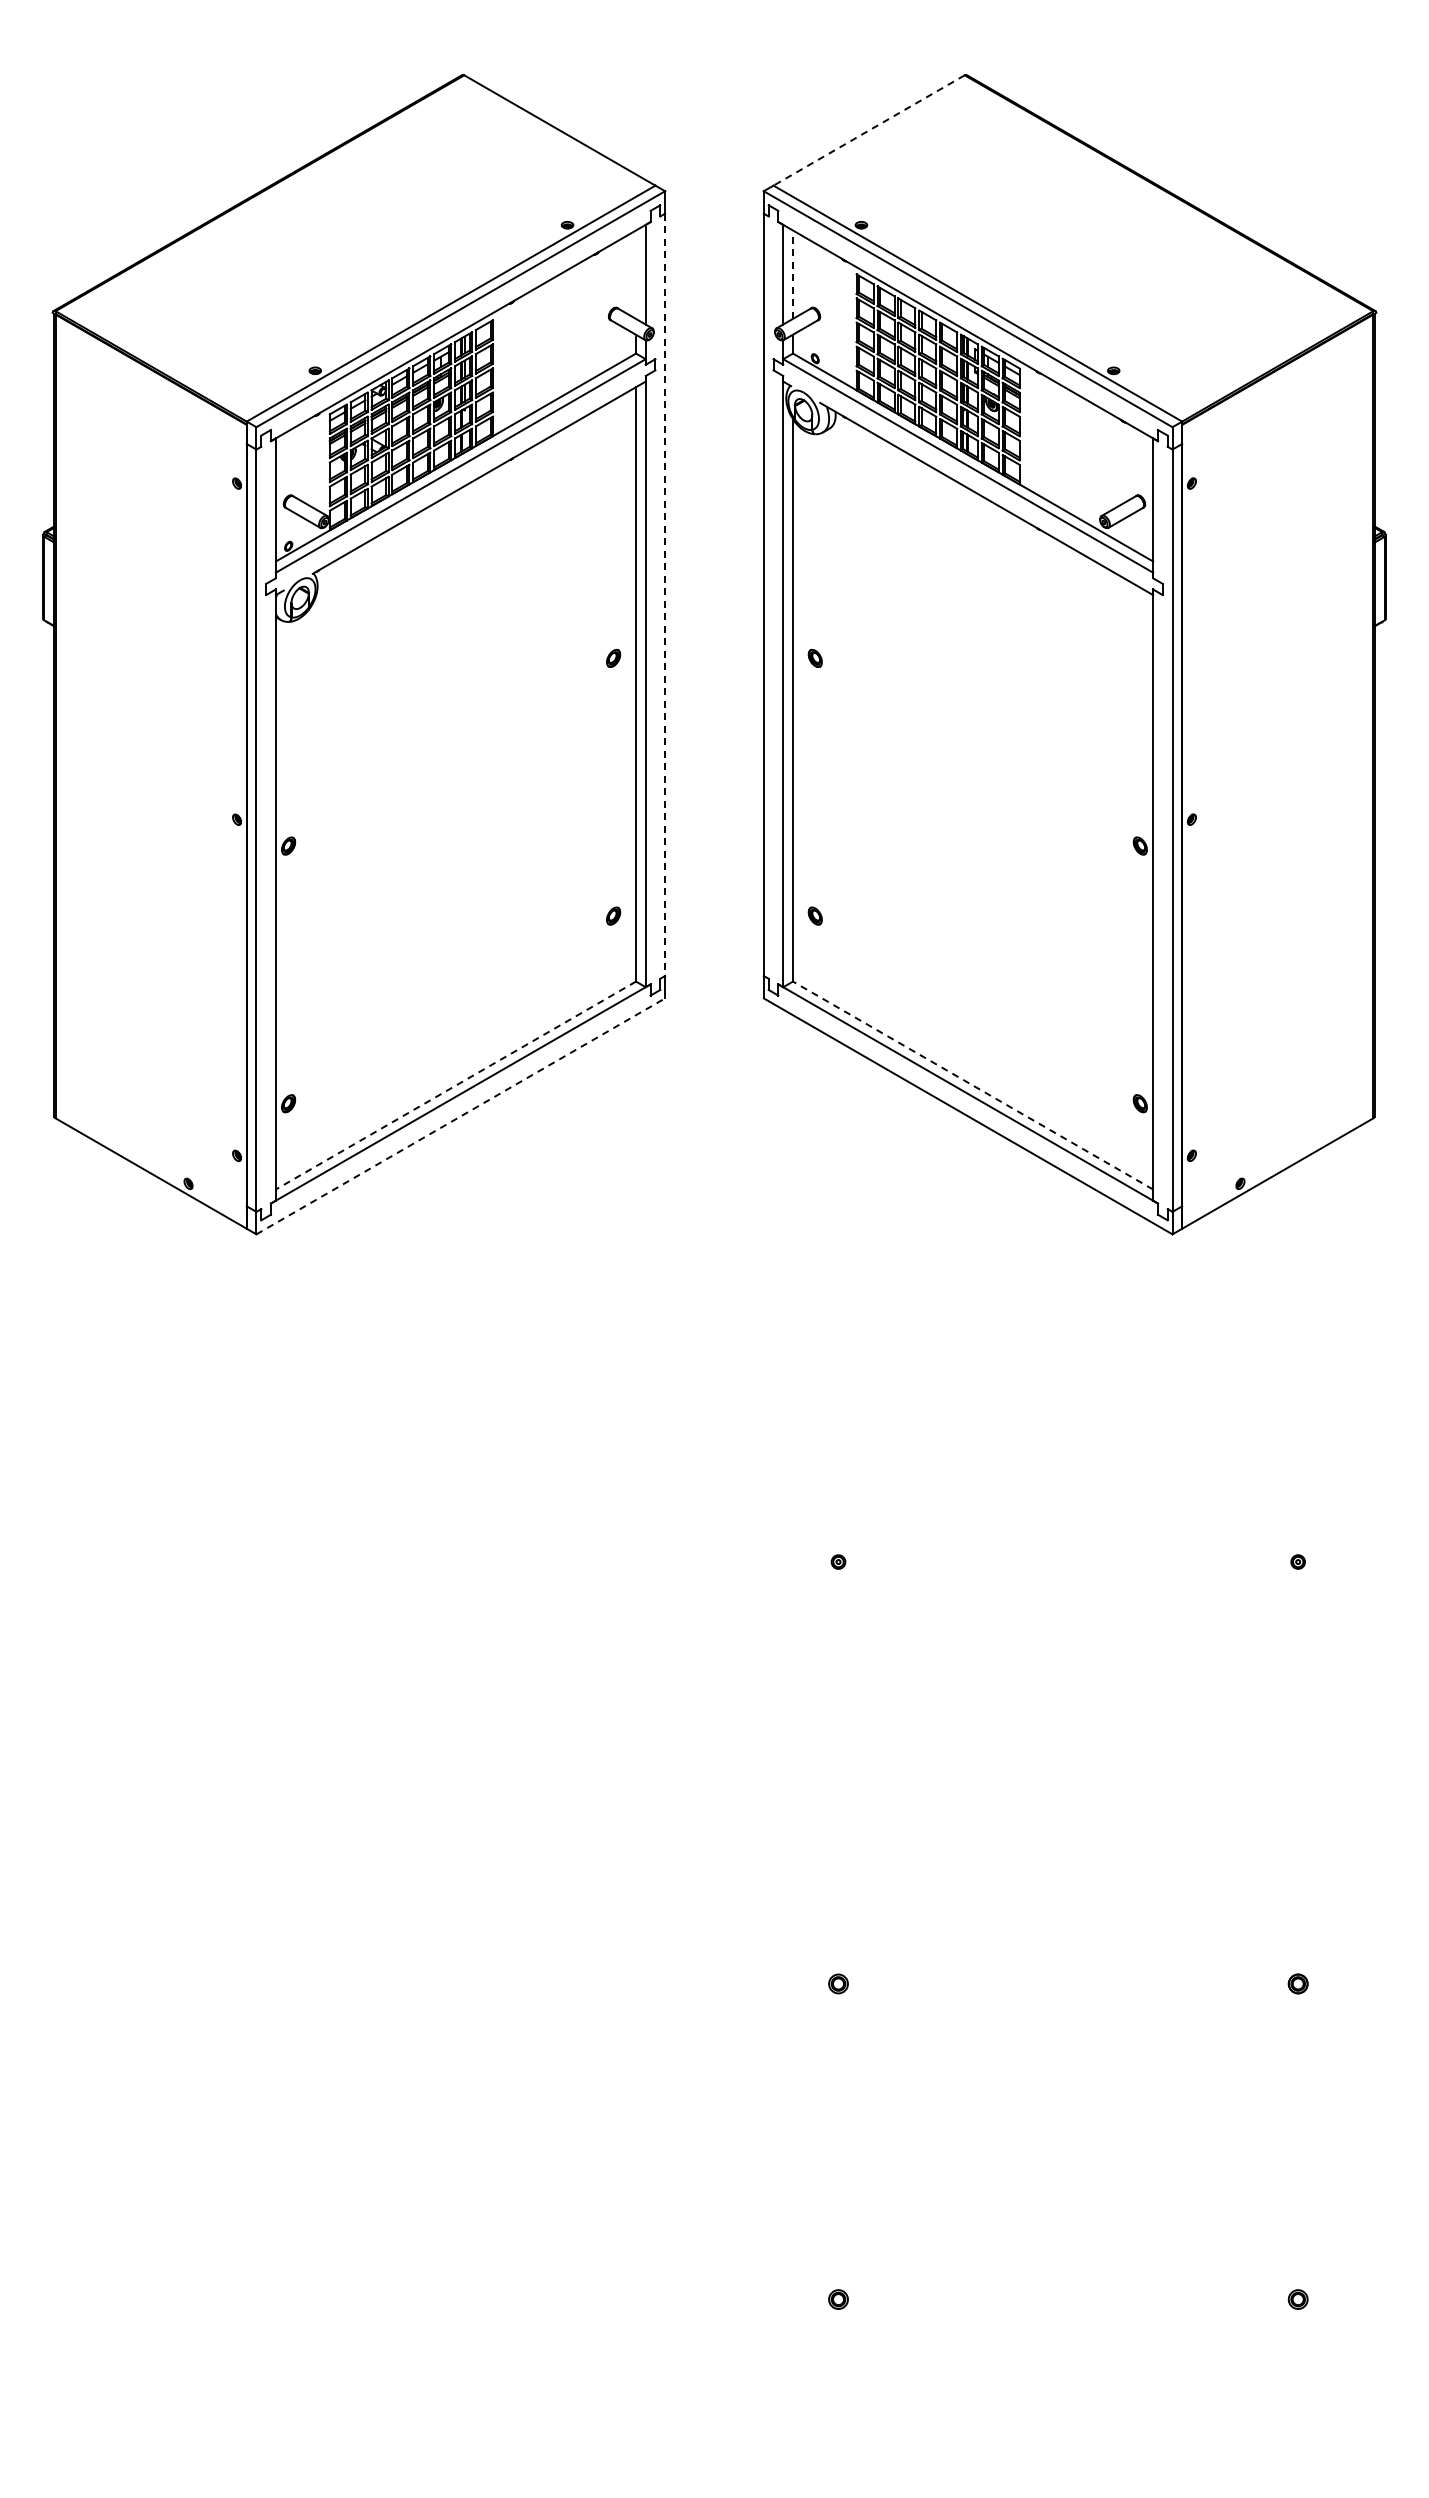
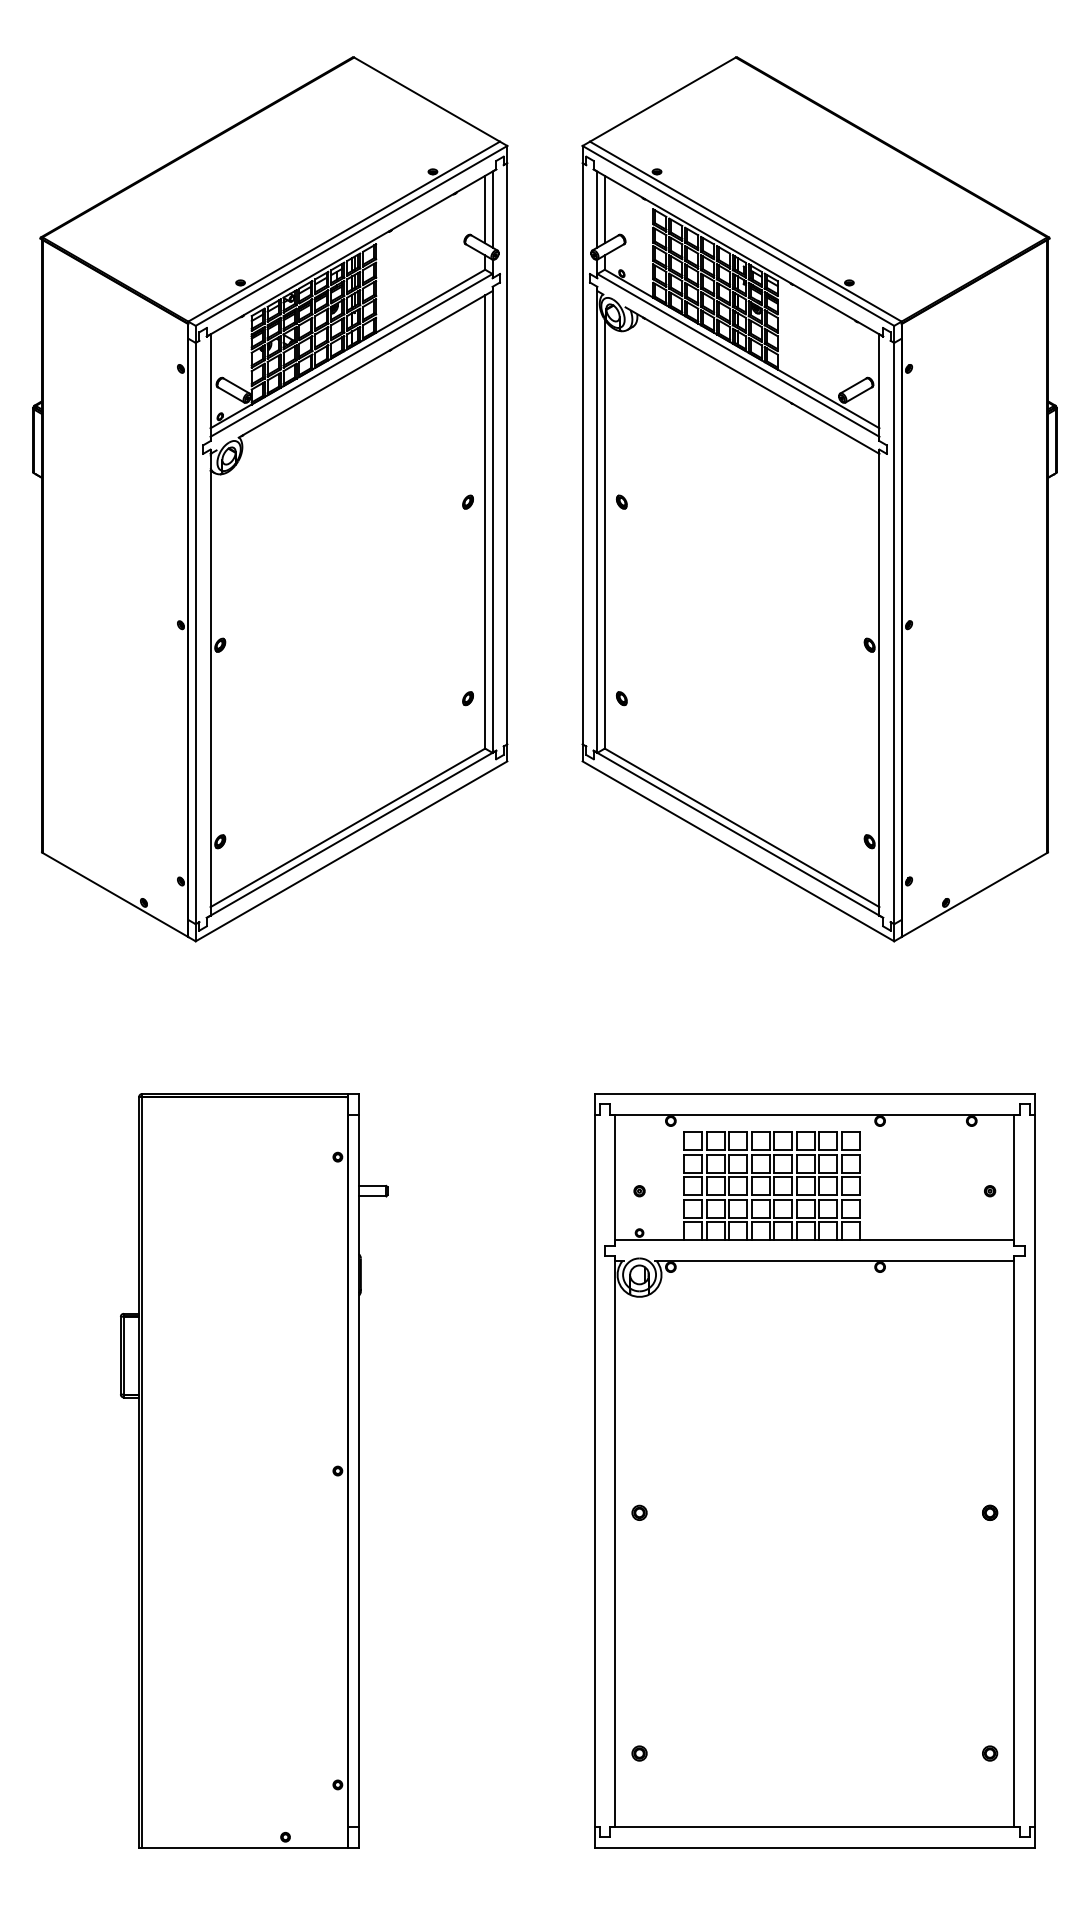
line: (868, 130) -> (662, 99), dashed -> solid
line: (636, 274) -> (485, 209), added
line: (792, 274) -> (604, 209), dashed -> solid
line: (665, 595) -> (507, 454), dashed -> solid
line: (455, 1085) -> (347, 827), dashed -> solid
line: (973, 1085) -> (742, 827), dashed -> solid
line: (460, 1116) -> (351, 851), dashed -> solid
part: (333, 1928) -> (254, 1470), added
part: (1067, 1928) -> (814, 1470), added

